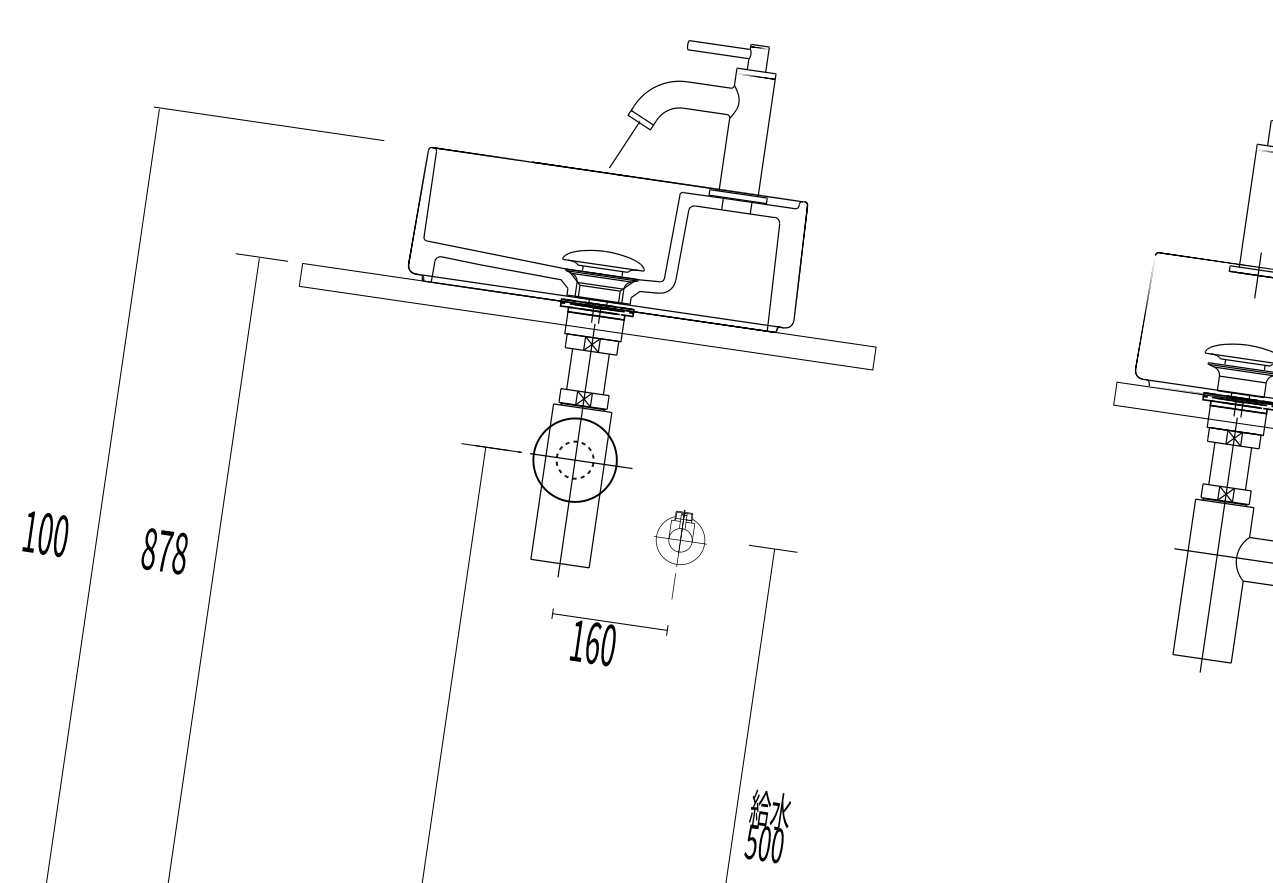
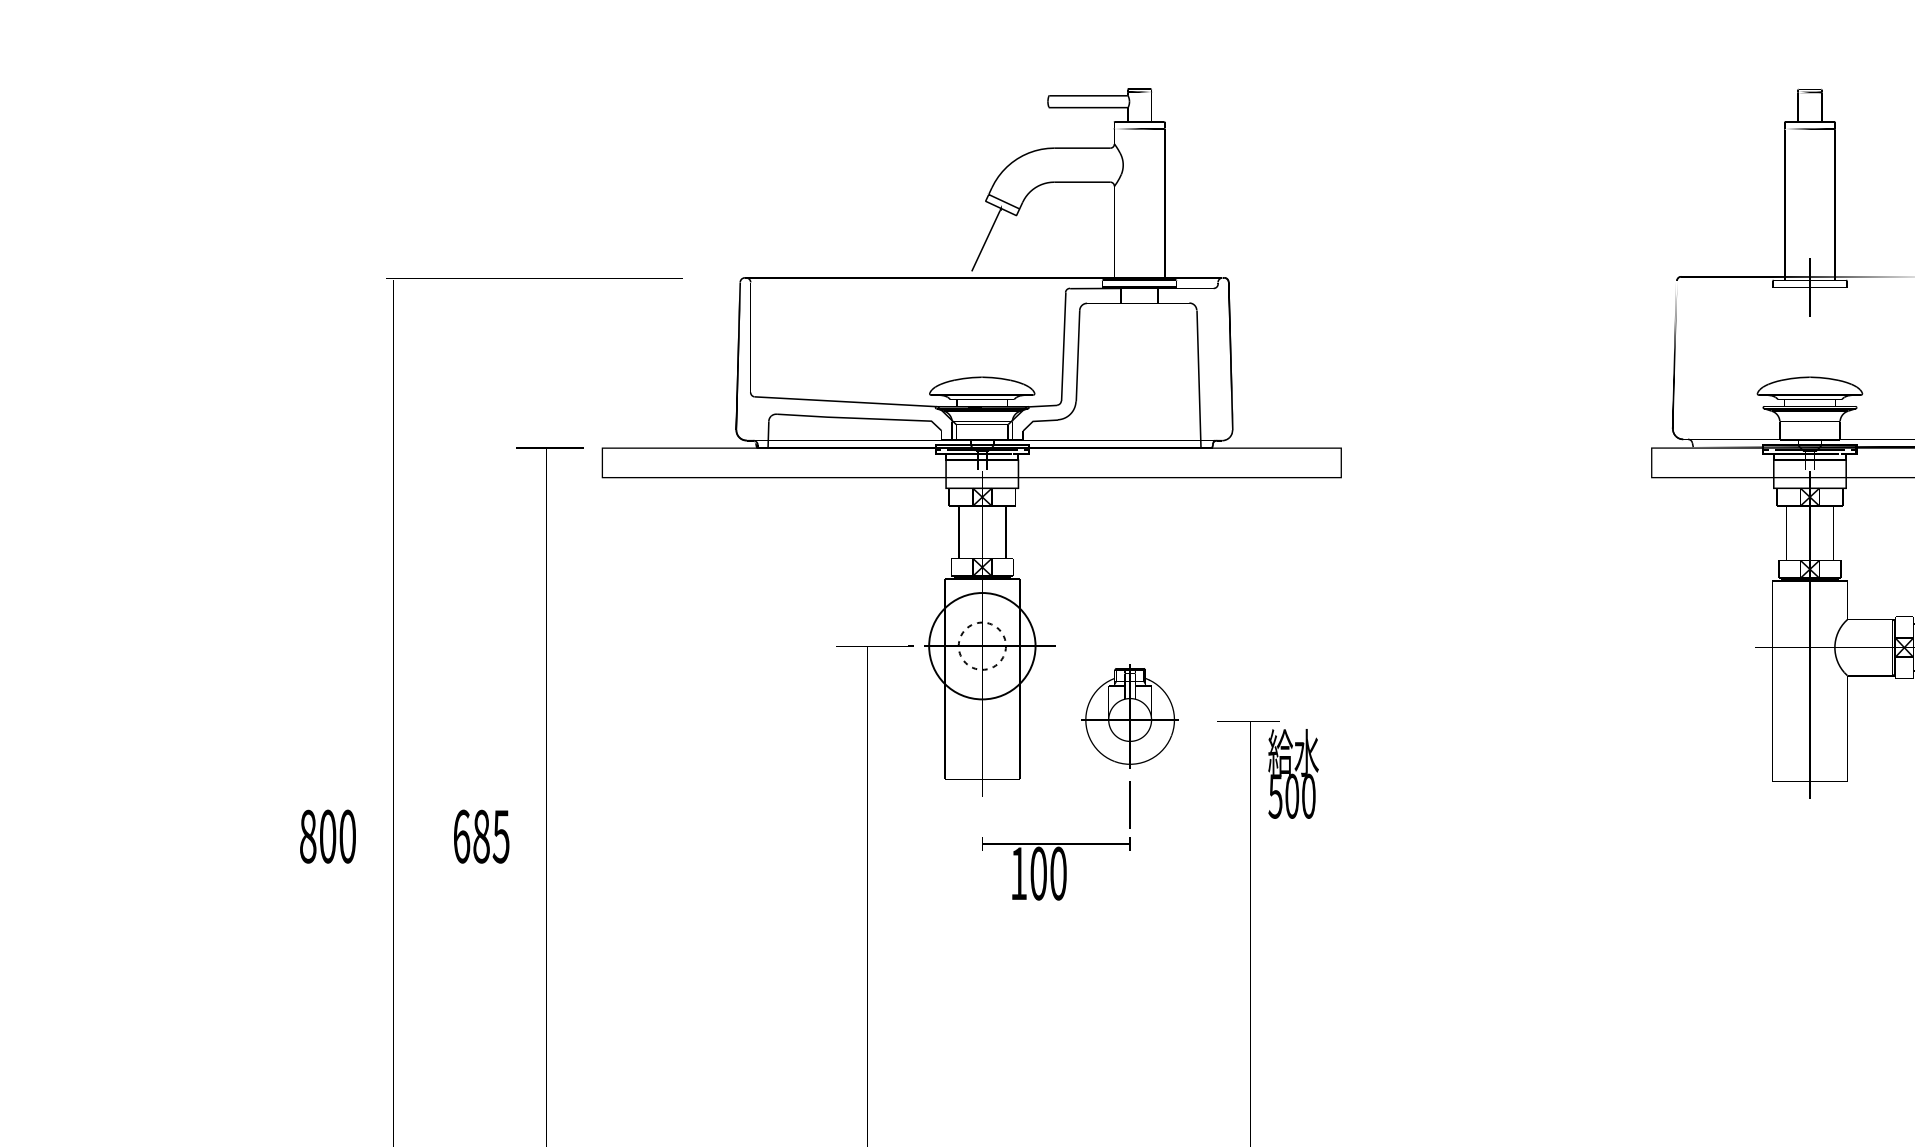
text: (30, 531) -> (308, 836), 100 -> 800
text: (164, 551) -> (481, 836), 878 -> 685
part: (677, 554) -> (1129, 746), size x1.43
text: (592, 642) -> (1038, 873), 160 -> 100
text: (768, 826) -> (1293, 773), moved

